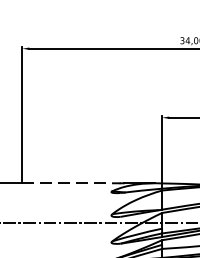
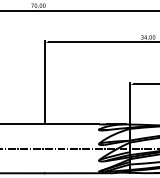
line: (68, 183) -> (72, 124), dashed -> solid

